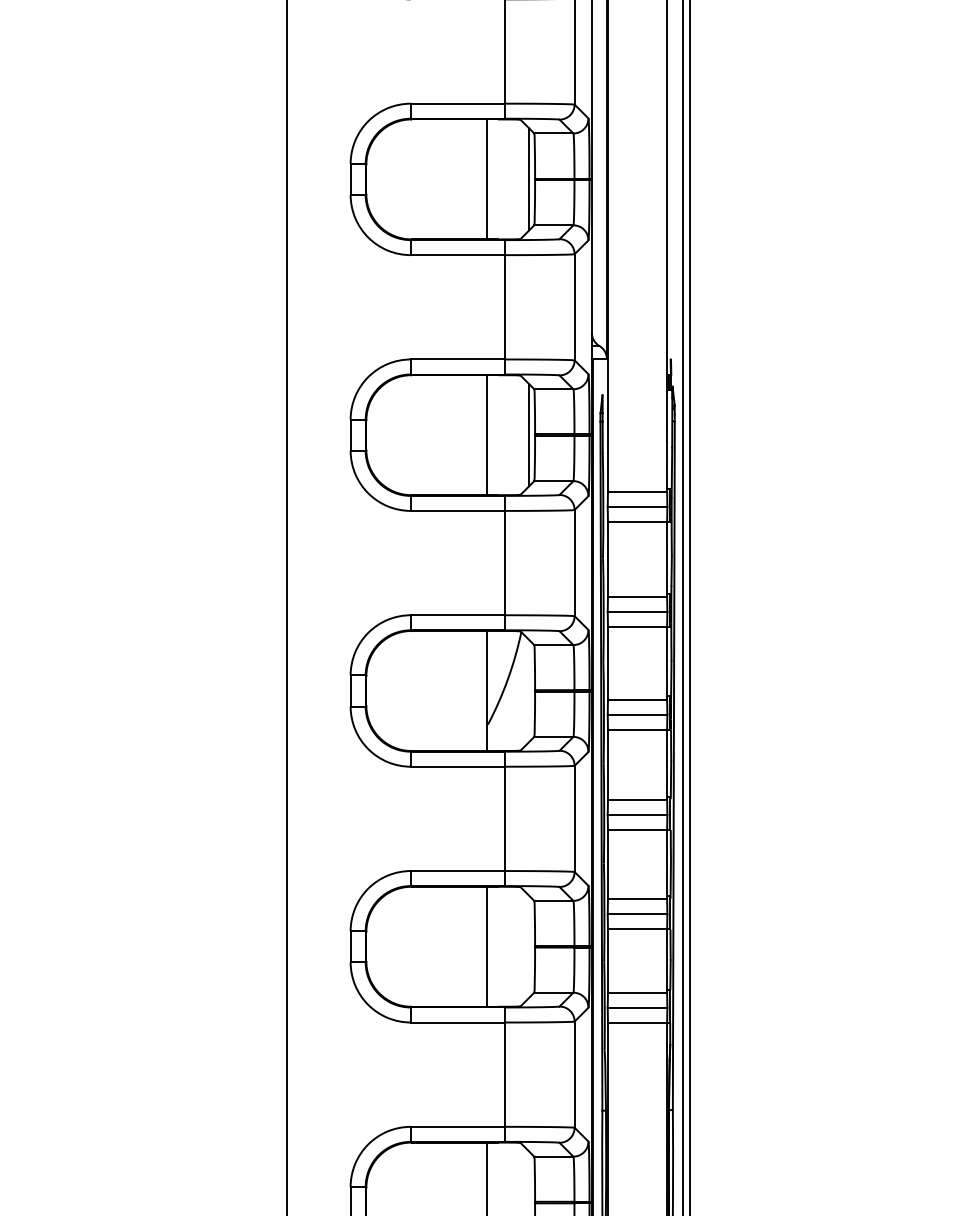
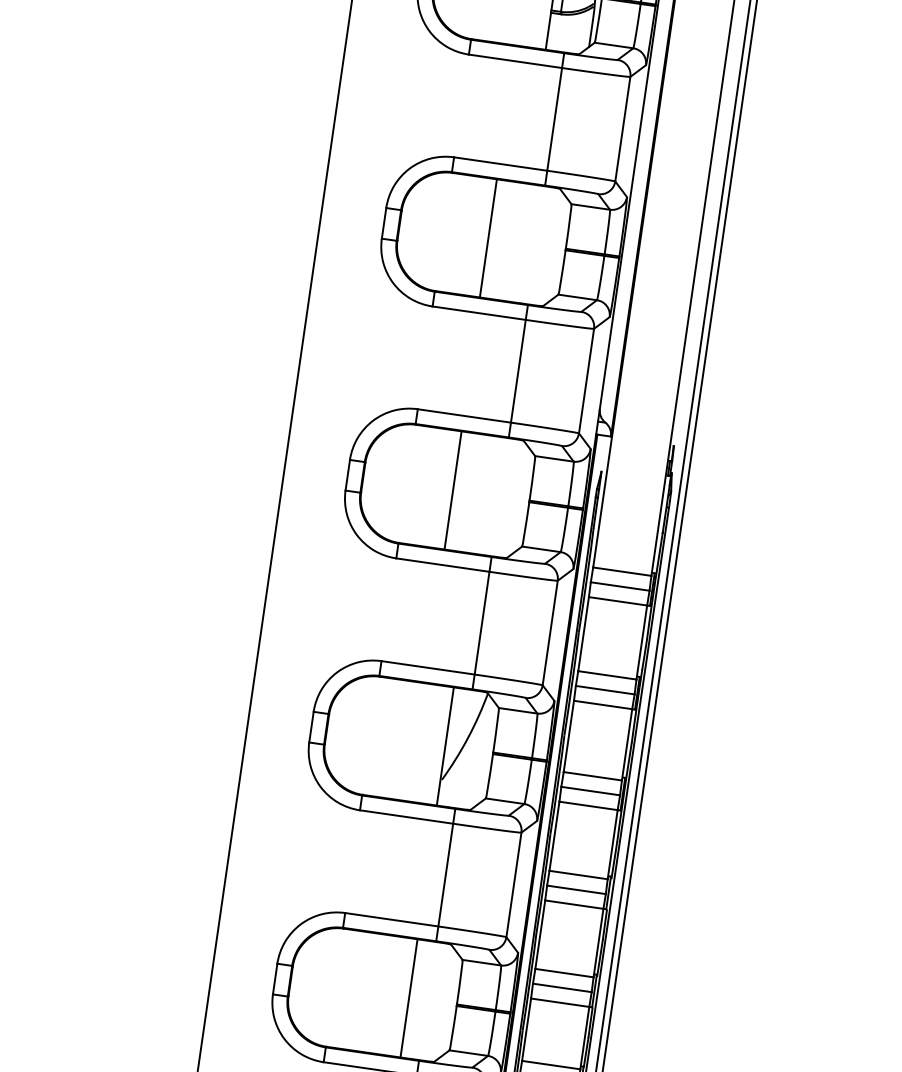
line: (486, 179) -> (488, 238), moved
line: (529, 179) -> (560, 248), removed
line: (486, 435) -> (452, 490), moved
line: (529, 435) -> (523, 500), removed

